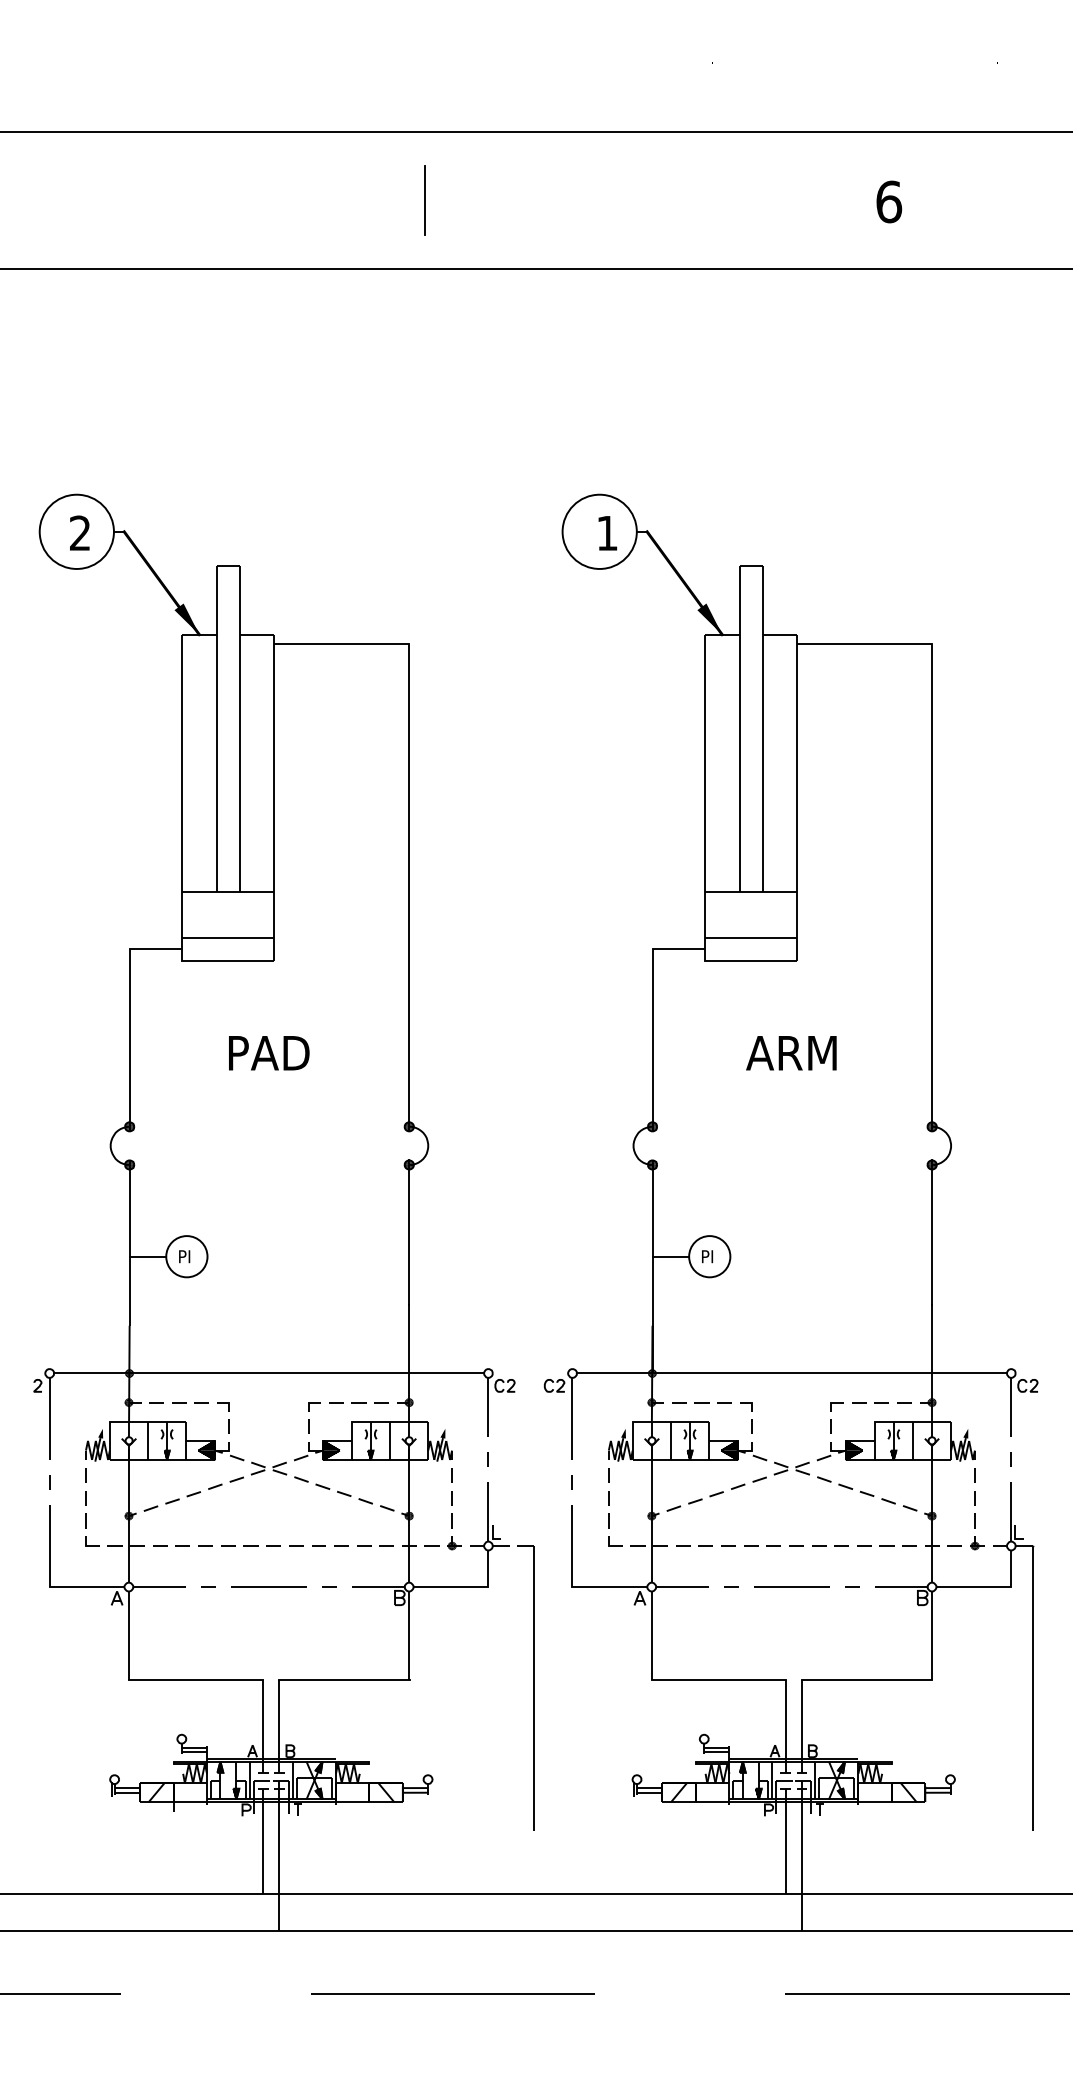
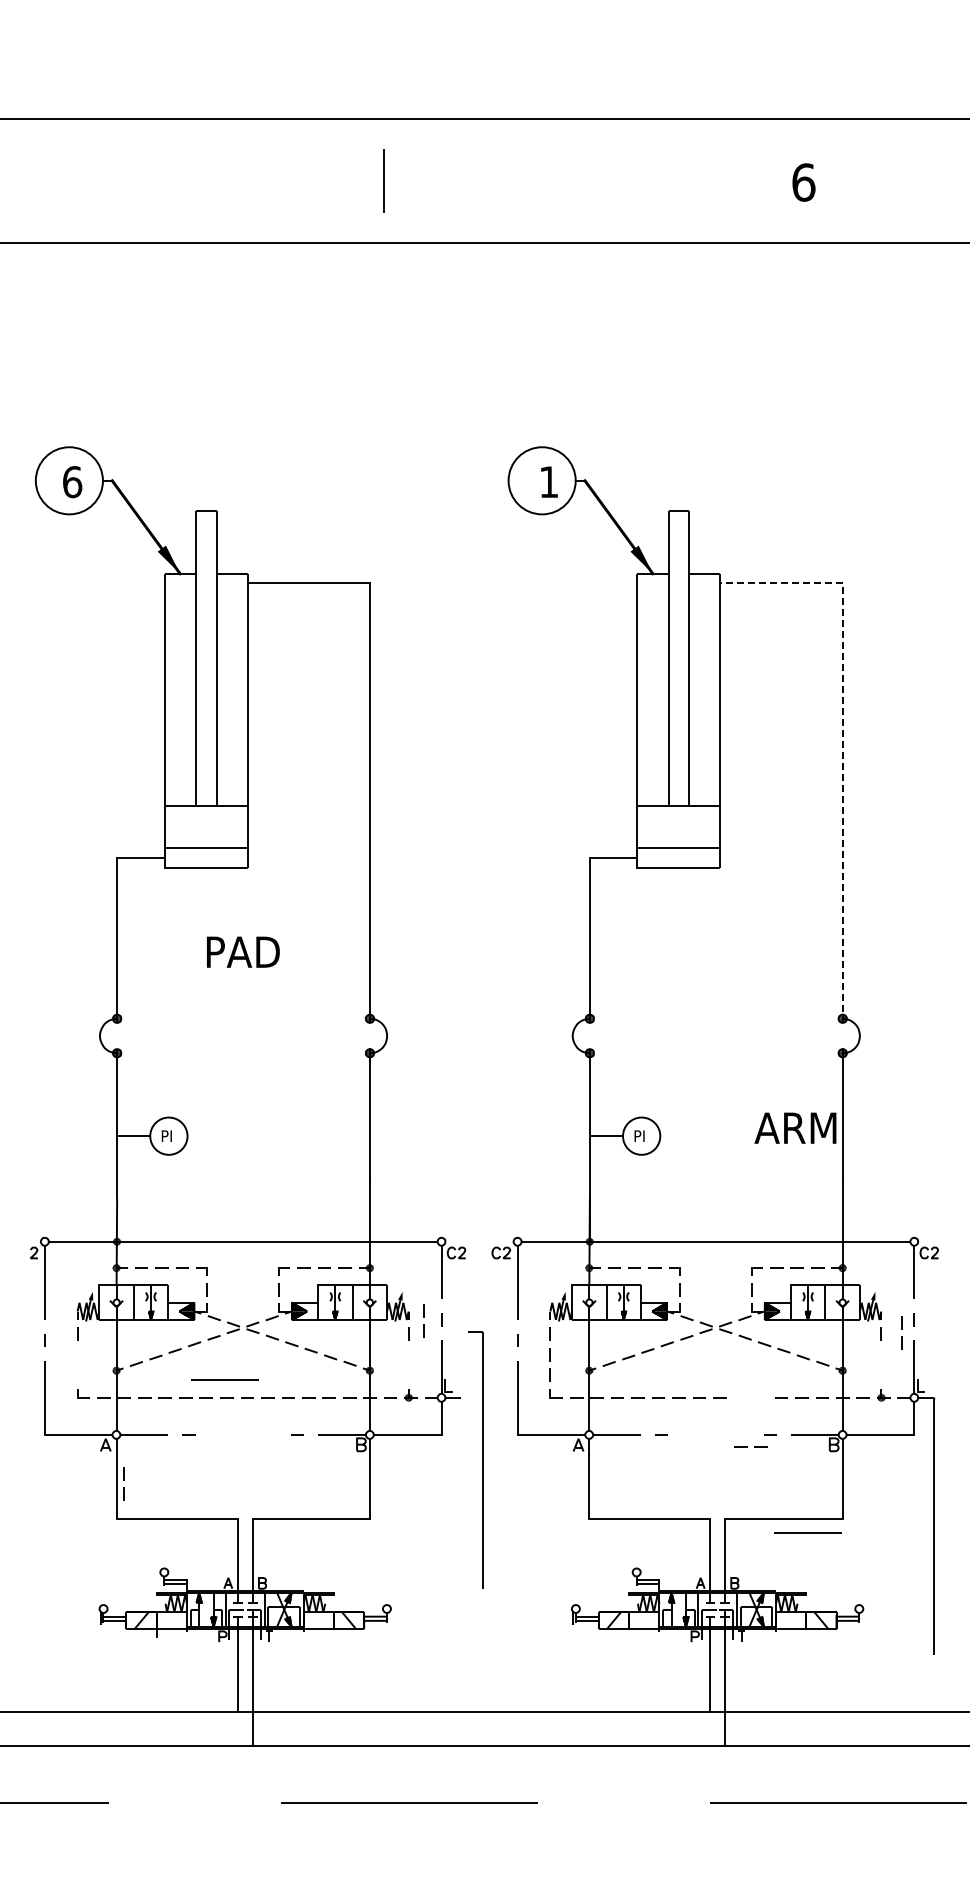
text: (80, 533) -> (72, 482), 2 -> 6
line: (931, 819) -> (842, 740), solid -> dashed
text: (791, 1052) -> (795, 1127), moved
line: (85, 1505) -> (123, 1480), moved
line: (451, 1505) -> (423, 1317), moved
line: (973, 1505) -> (901, 1329), moved
line: (826, 1545) -> (747, 1446), moved
line: (268, 1586) -> (224, 1379), moved
line: (791, 1586) -> (807, 1532), moved
part: (533, 1687) -> (482, 1459), moved

